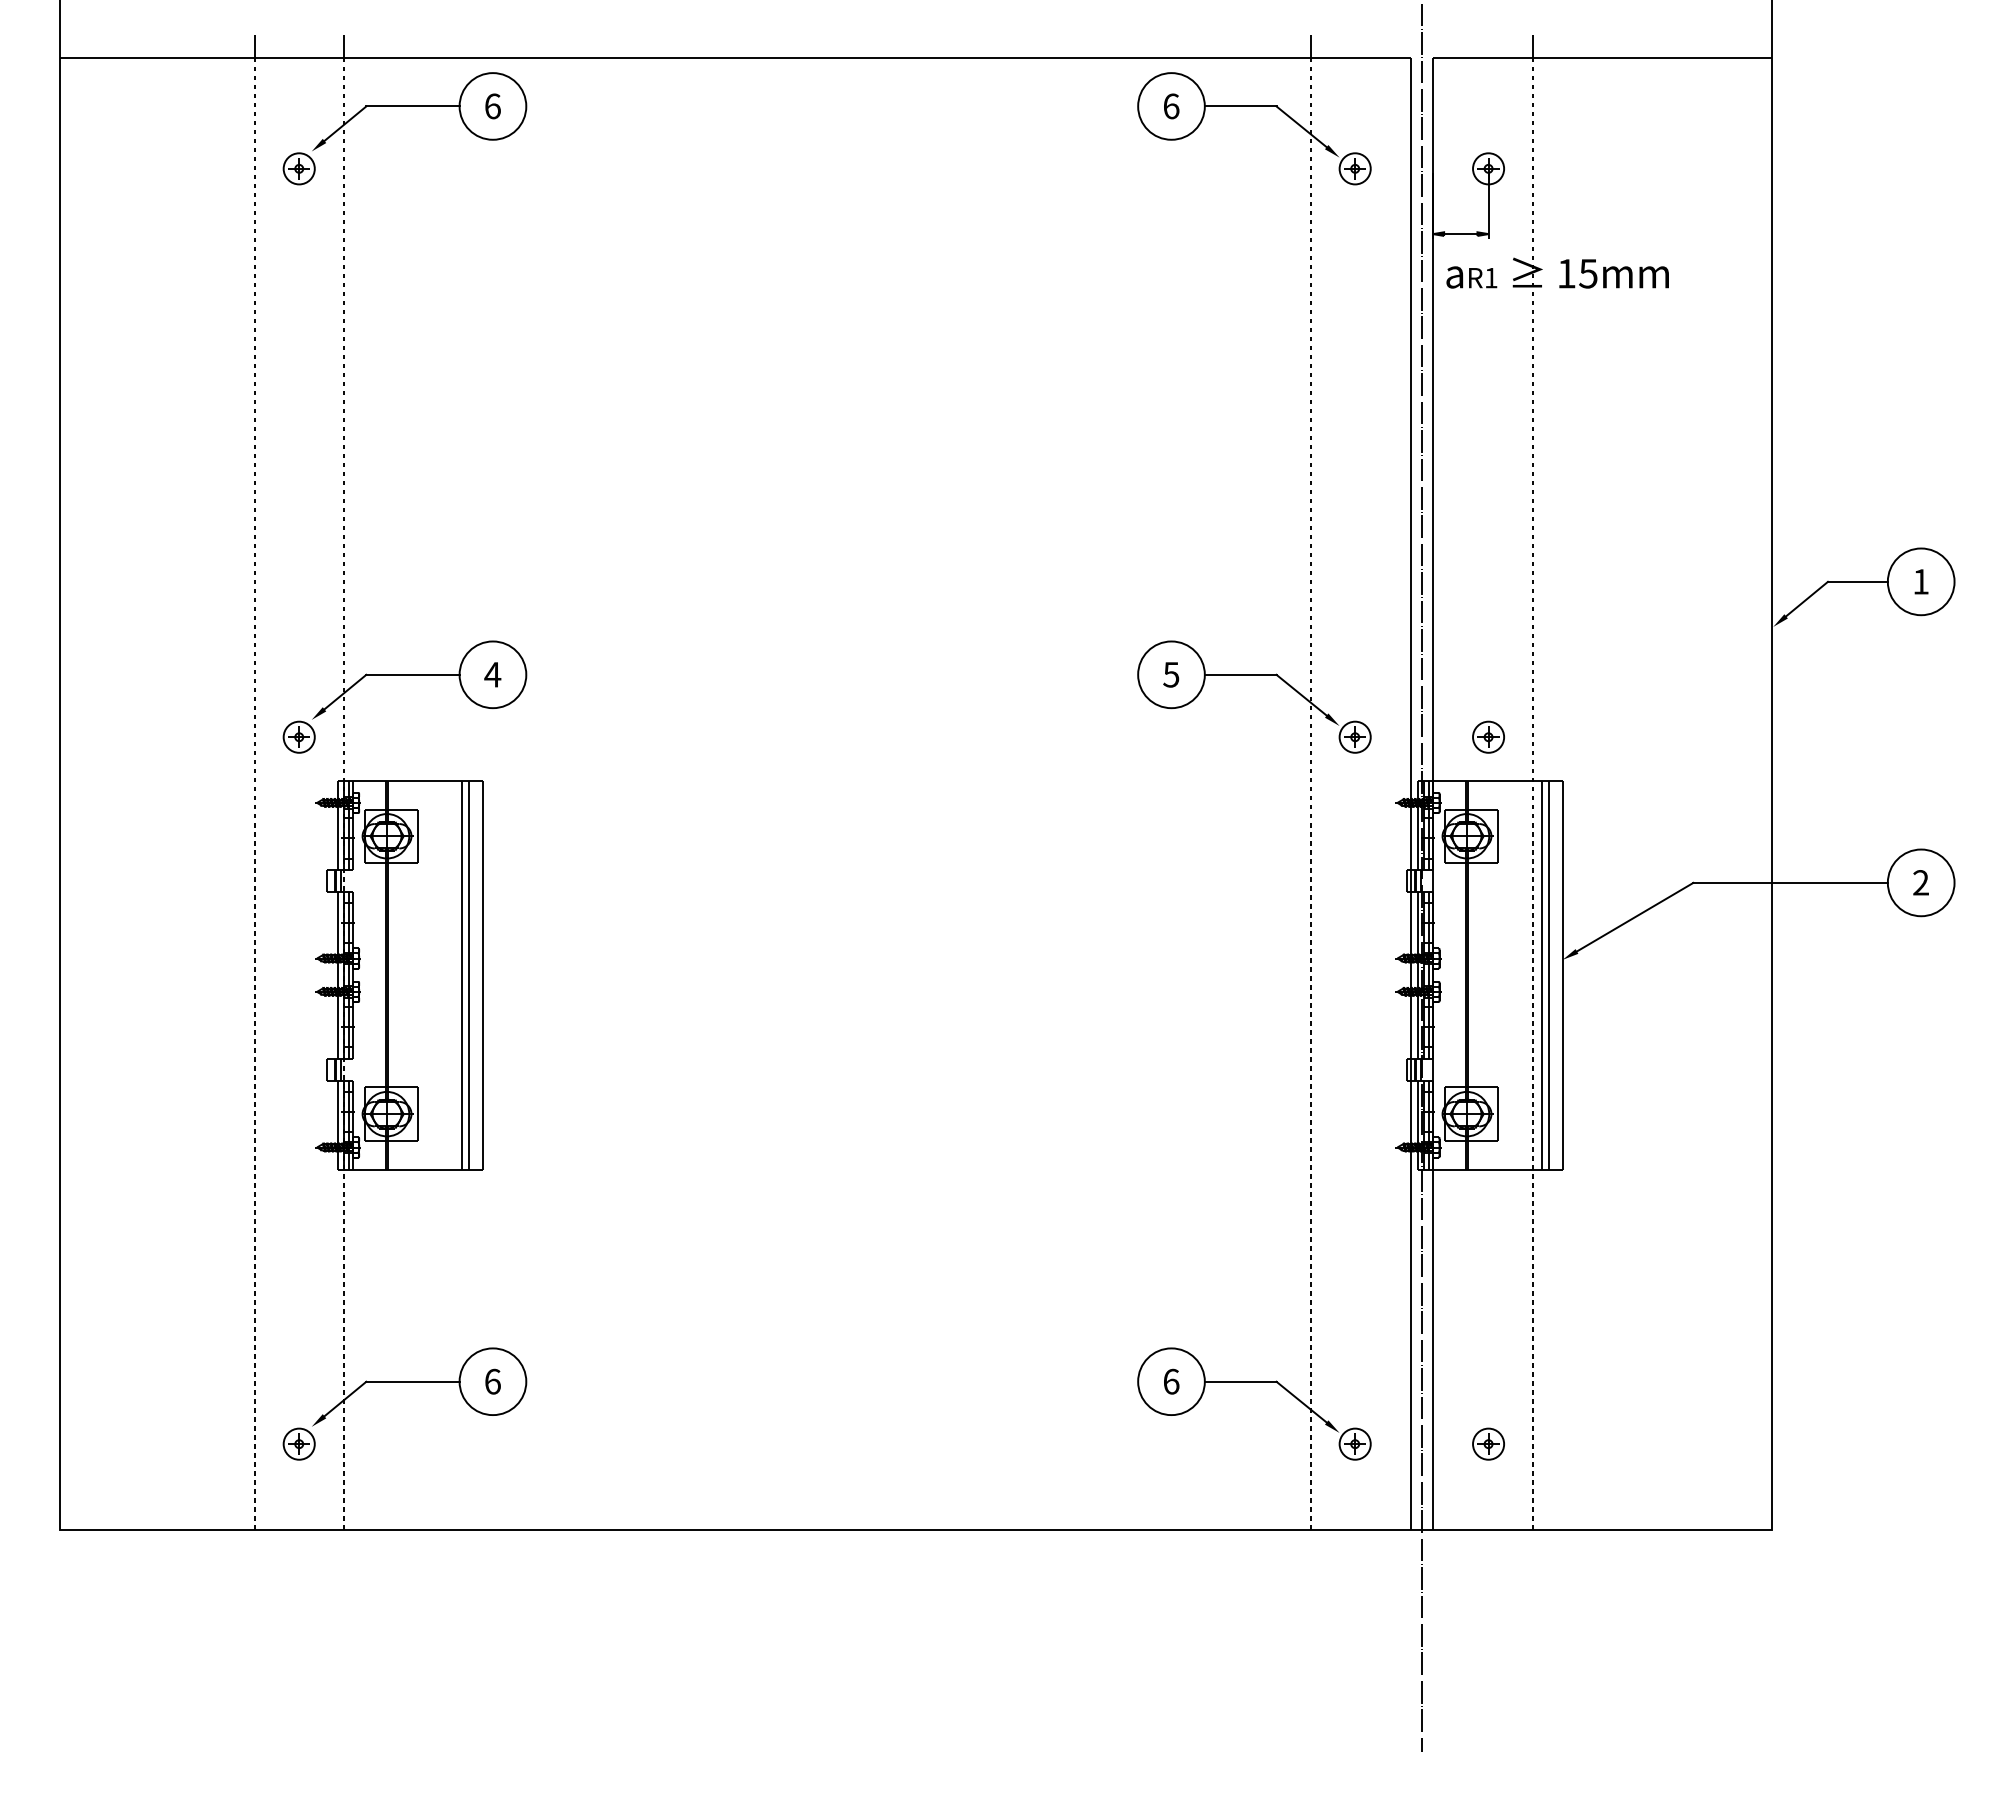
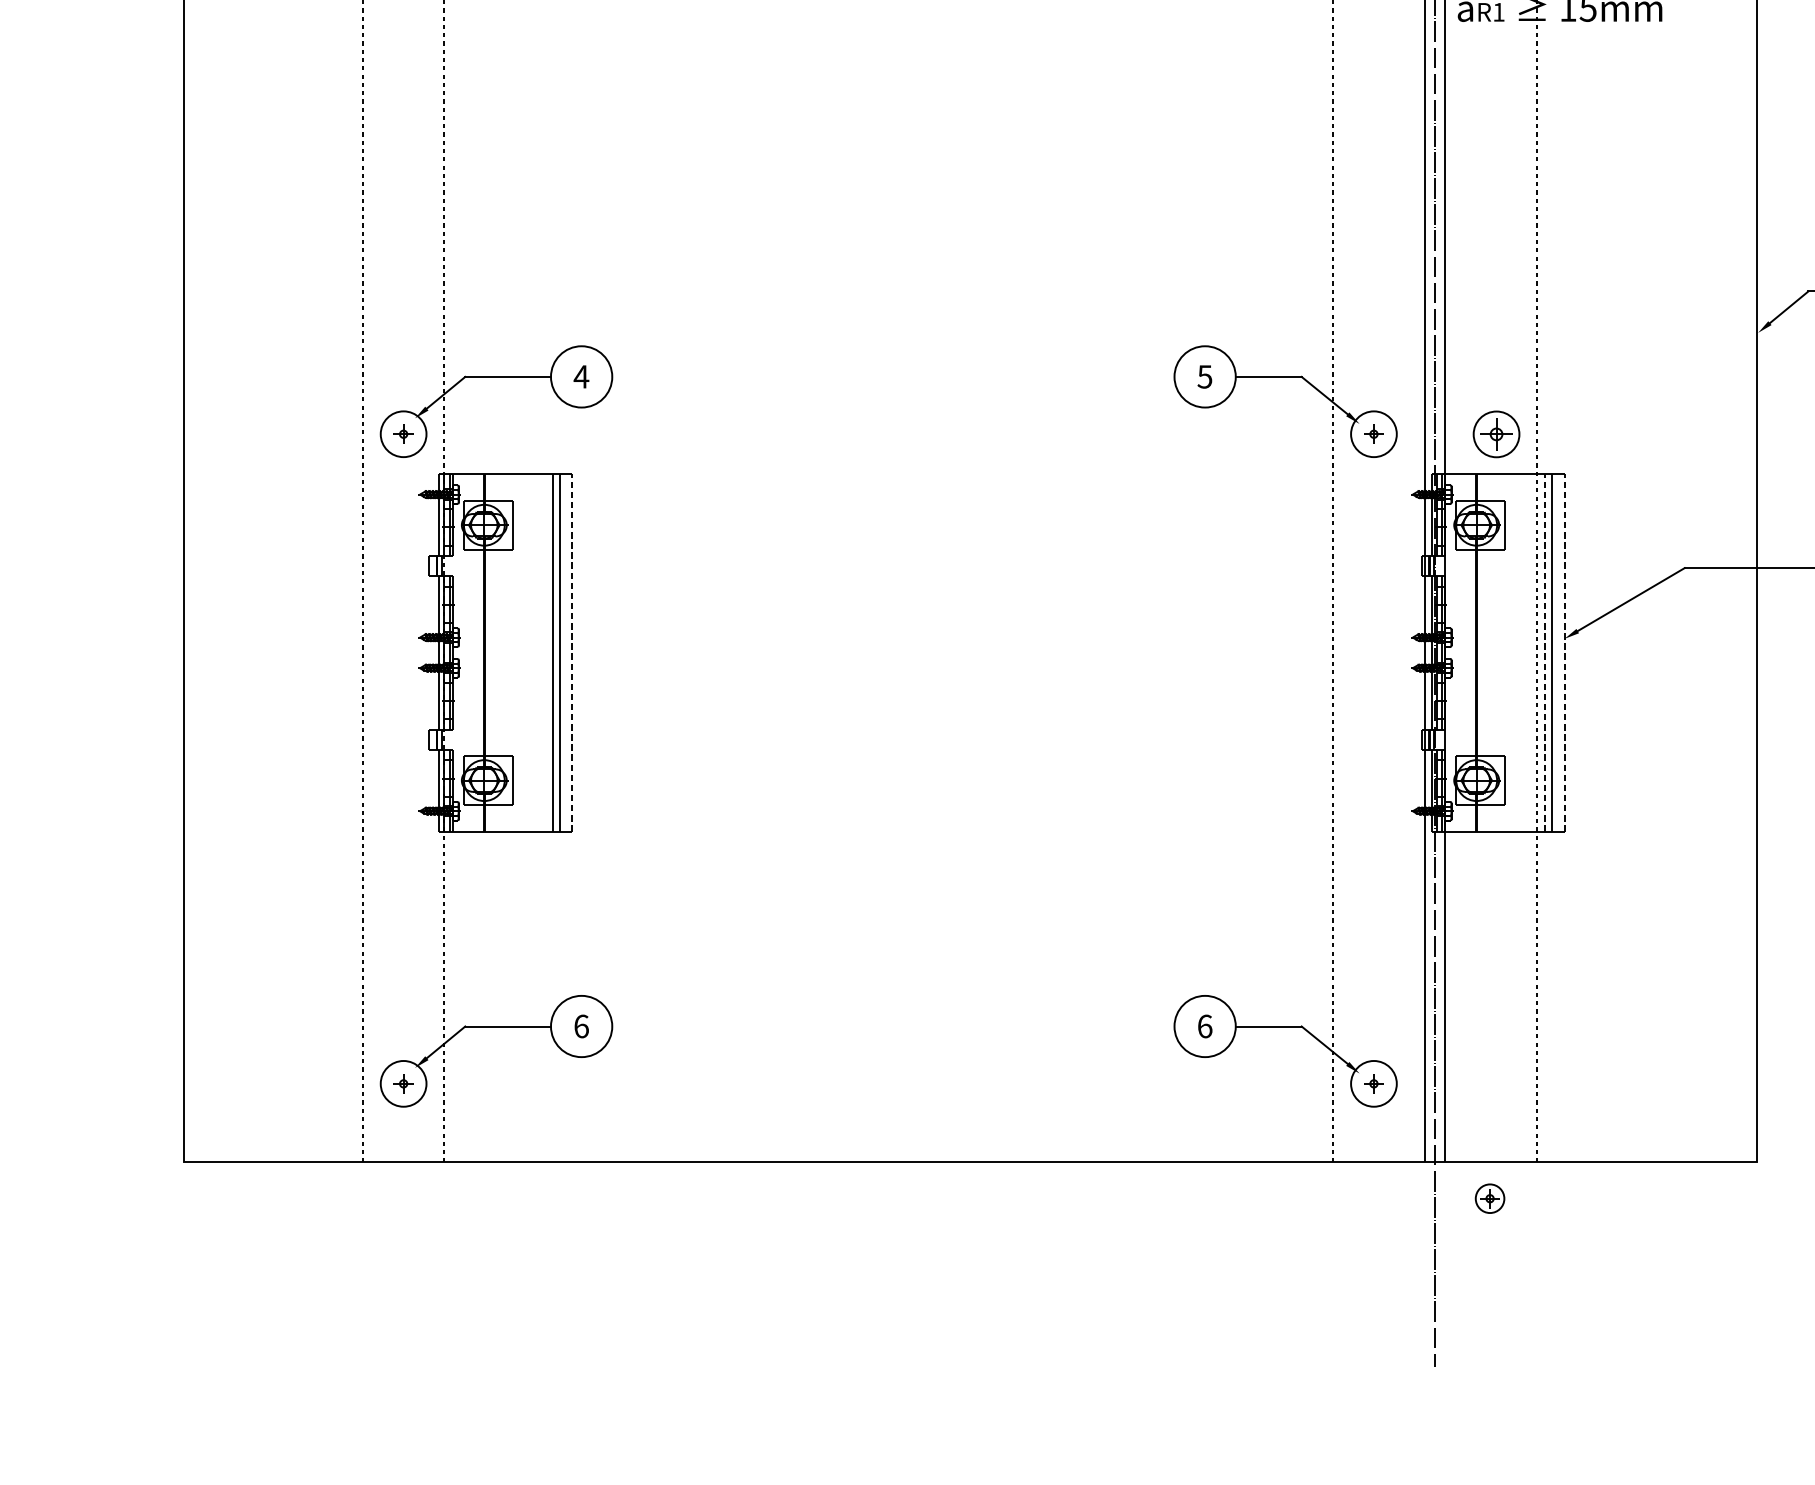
circle: (298, 736) -> (402, 433), size x1.6
circle: (1354, 736) -> (1373, 433), size x1.6
part: (1488, 736) -> (1496, 433), size x1.6
line: (482, 975) -> (572, 653), solid -> dashed
line: (1541, 975) -> (1545, 653), solid -> dashed
line: (1562, 975) -> (1564, 653), solid -> dashed
circle: (298, 1443) -> (402, 1083), size x1.6
circle: (1354, 1443) -> (1373, 1083), size x1.6
part: (1488, 1443) -> (1490, 1198), moved

